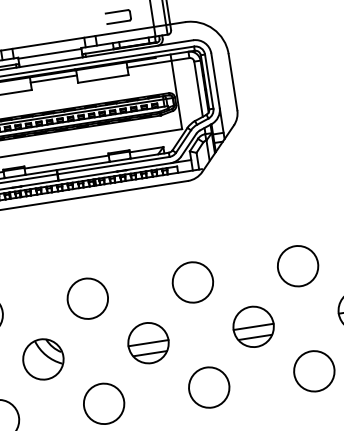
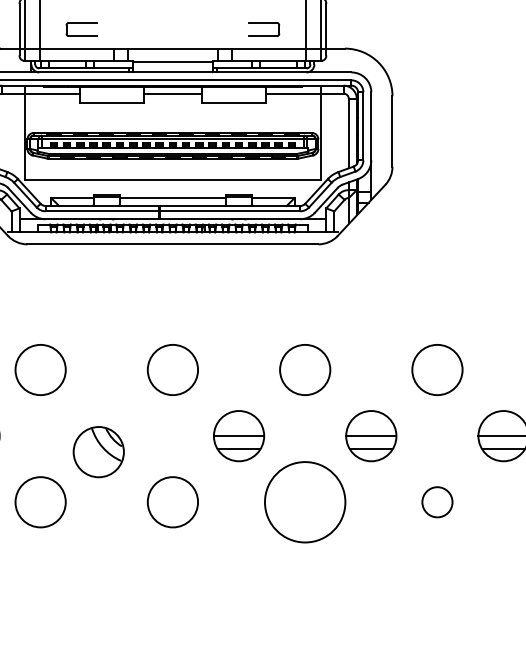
part: (43, 359) -> (98, 452), moved
circle: (314, 371) -> (437, 502), size x0.6
circle: (209, 387) -> (305, 502), size x1.6

